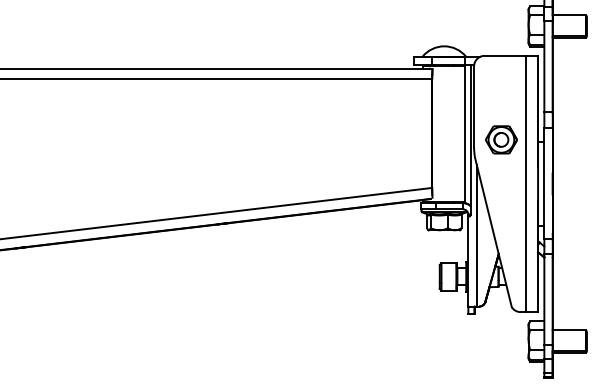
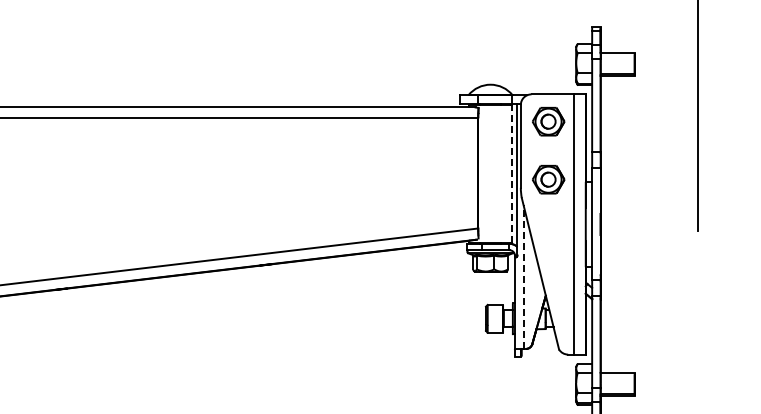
part: (501, 82) -> (548, 121), added
line: (464, 133) -> (511, 173), solid -> dashed
line: (476, 235) -> (523, 276), solid -> dashed

